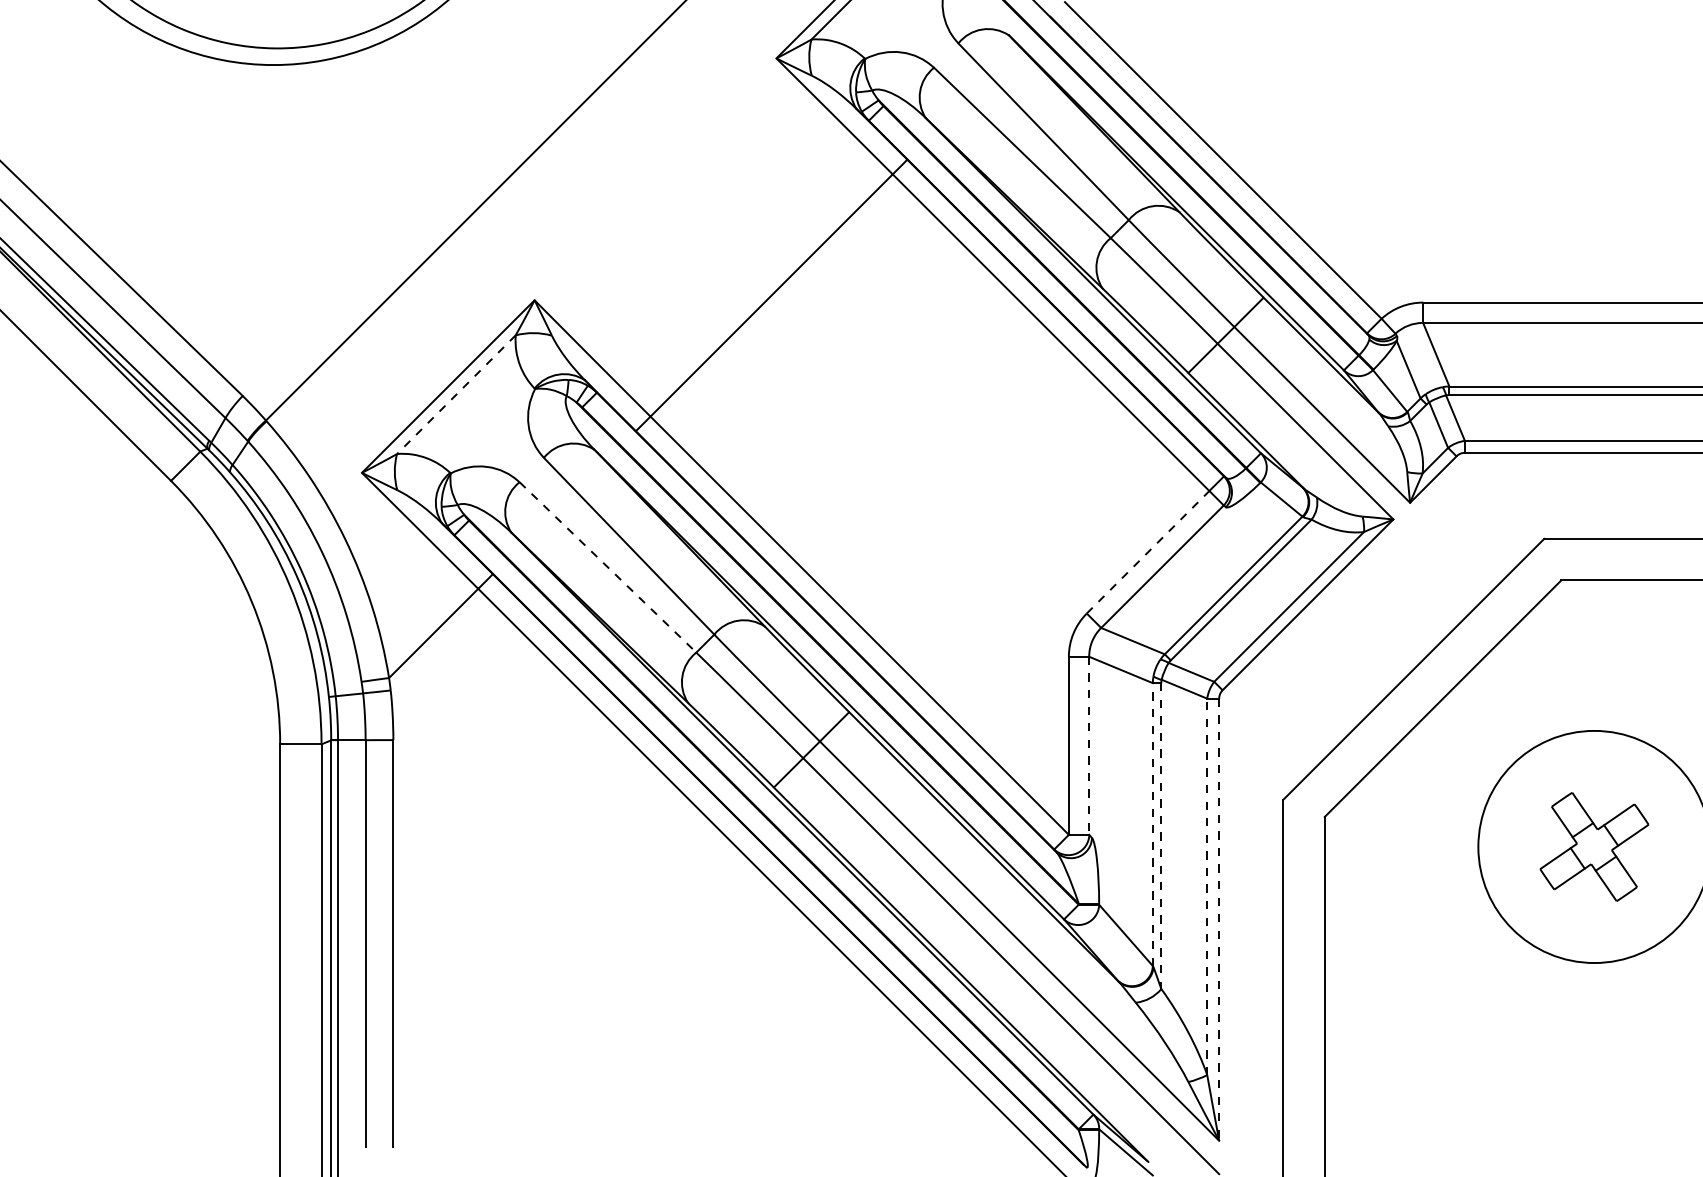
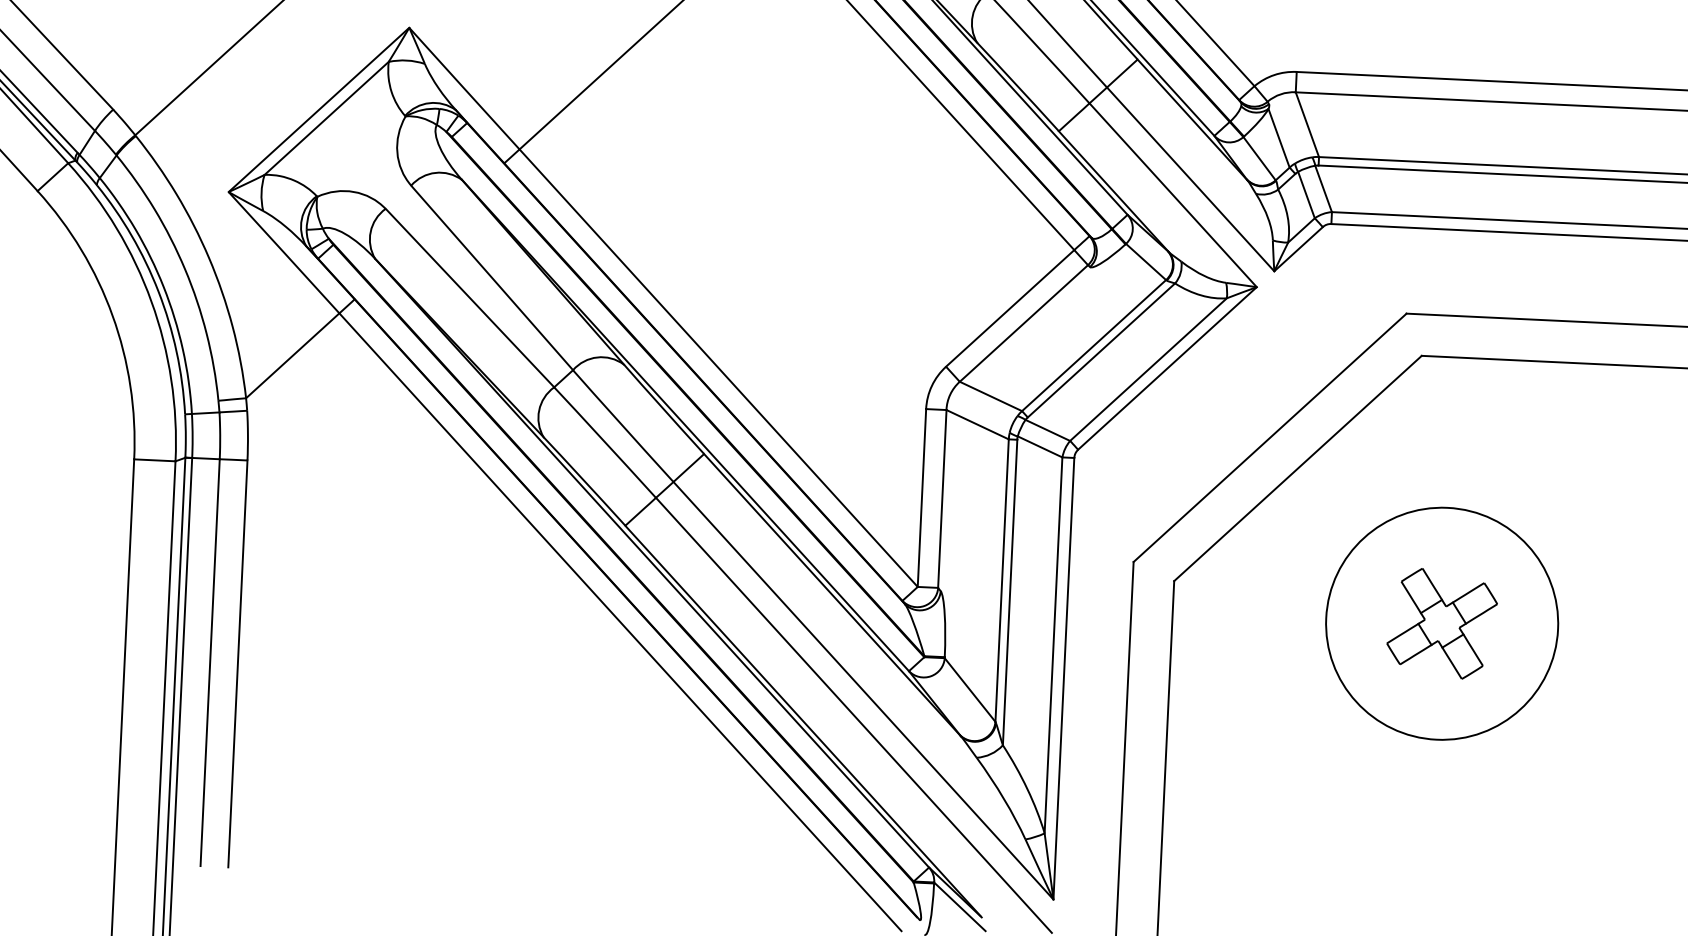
line: (456, 394) -> (326, 118), dashed -> solid
line: (1148, 552) -> (1010, 308), dashed -> solid
line: (608, 567) -> (470, 298), dashed -> solid
line: (1089, 746) -> (942, 499), dashed -> solid
line: (1152, 824) -> (1001, 580), dashed -> solid
line: (1161, 836) -> (1010, 592), dashed -> solid
line: (1207, 886) -> (1053, 645), dashed -> solid
line: (1219, 920) -> (1064, 679), dashed -> solid

